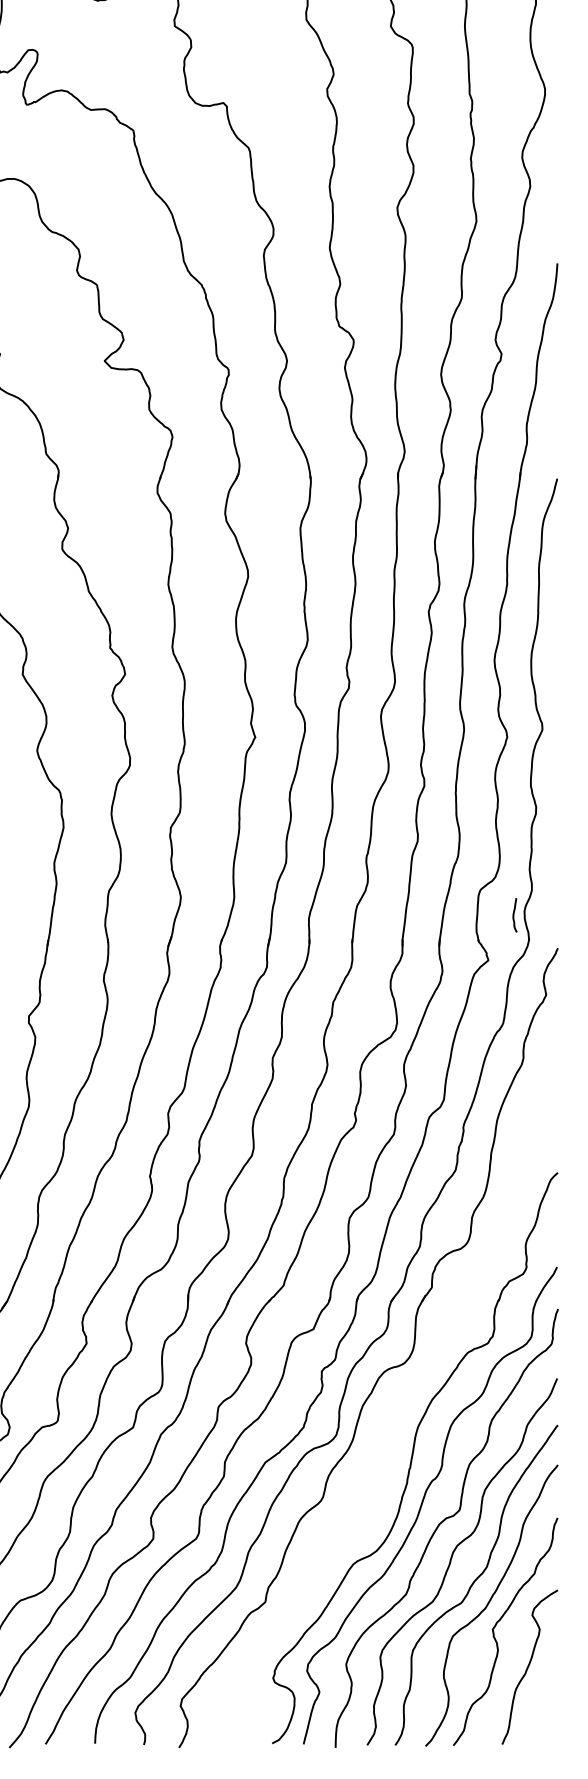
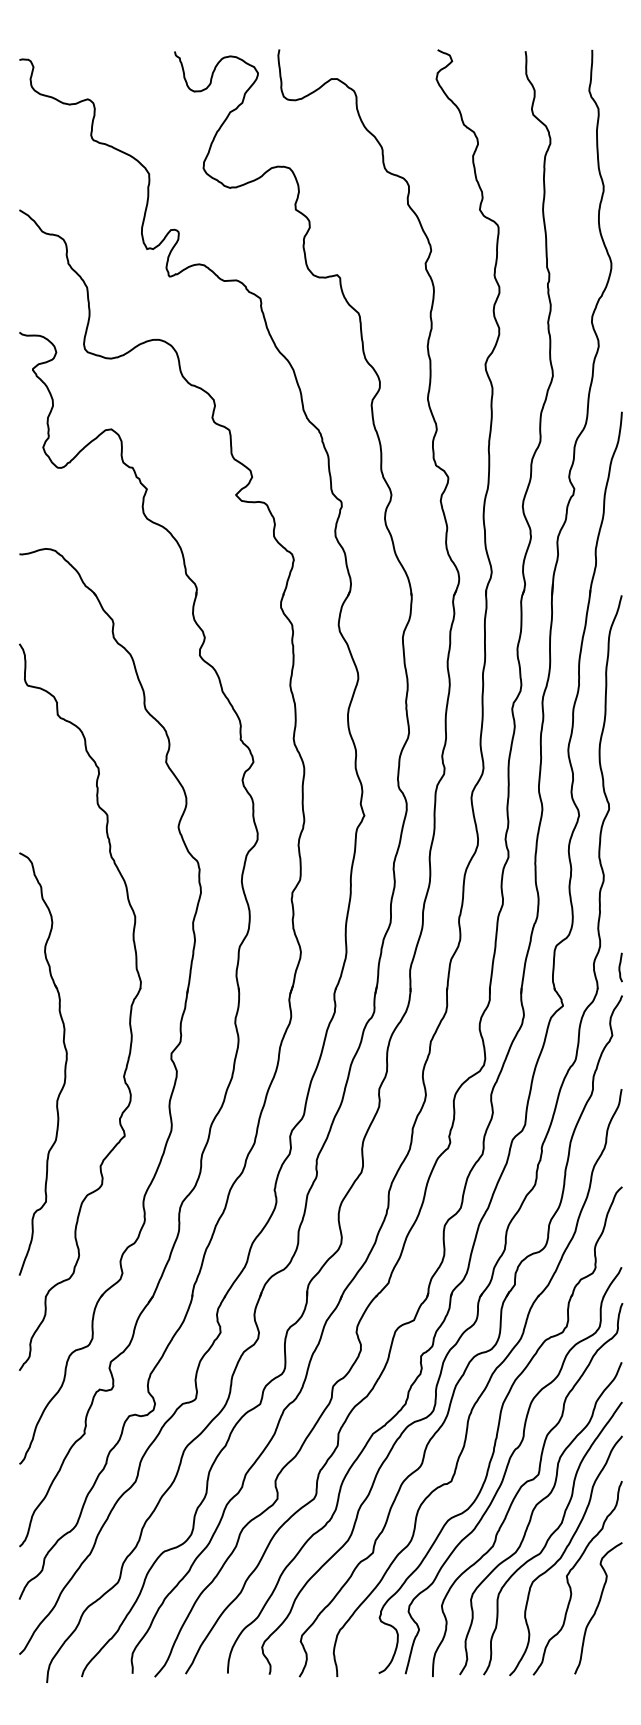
curve: (514, 915) -> (620, 967), moved
part: (396, 1408) -> (484, 1387), added

